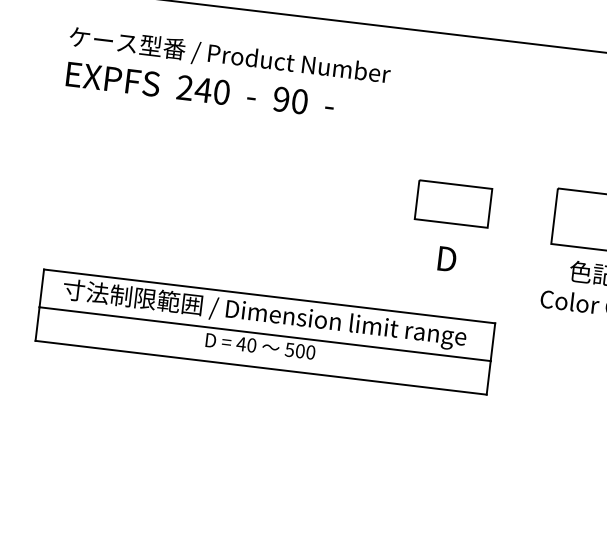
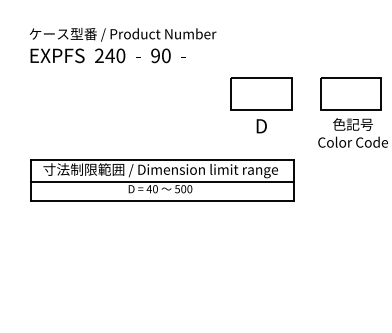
text: (226, 74) -> (122, 45), moved
part: (453, 202) -> (261, 93), size x1.43

